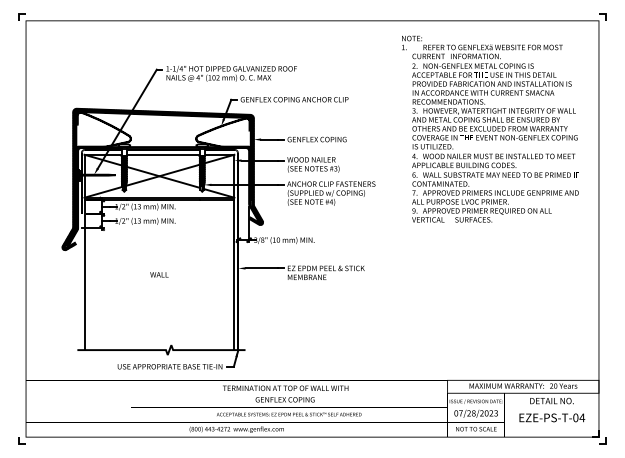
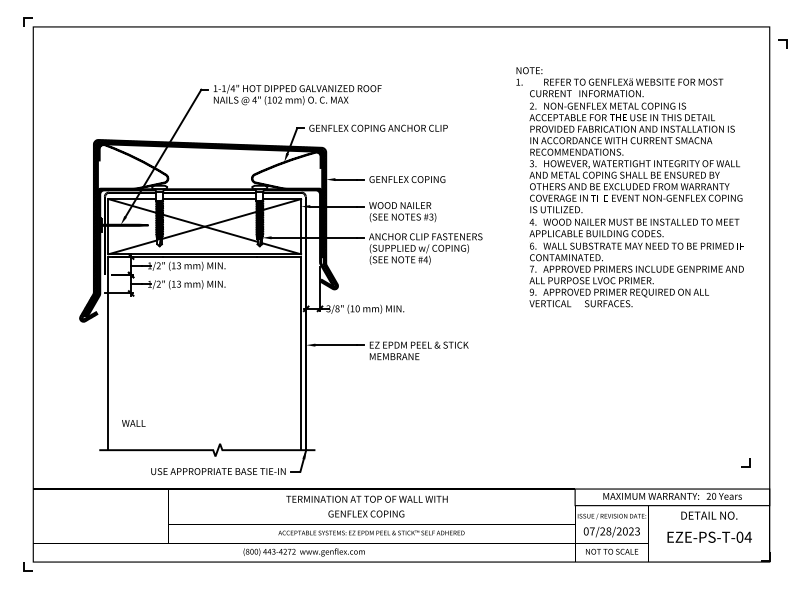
line: (602, 14) -> (782, 40), moved
text: (489, 129) -> (629, 187), moved
text: (159, 274) -> (133, 423), moved
line: (605, 440) -> (749, 462), moved

